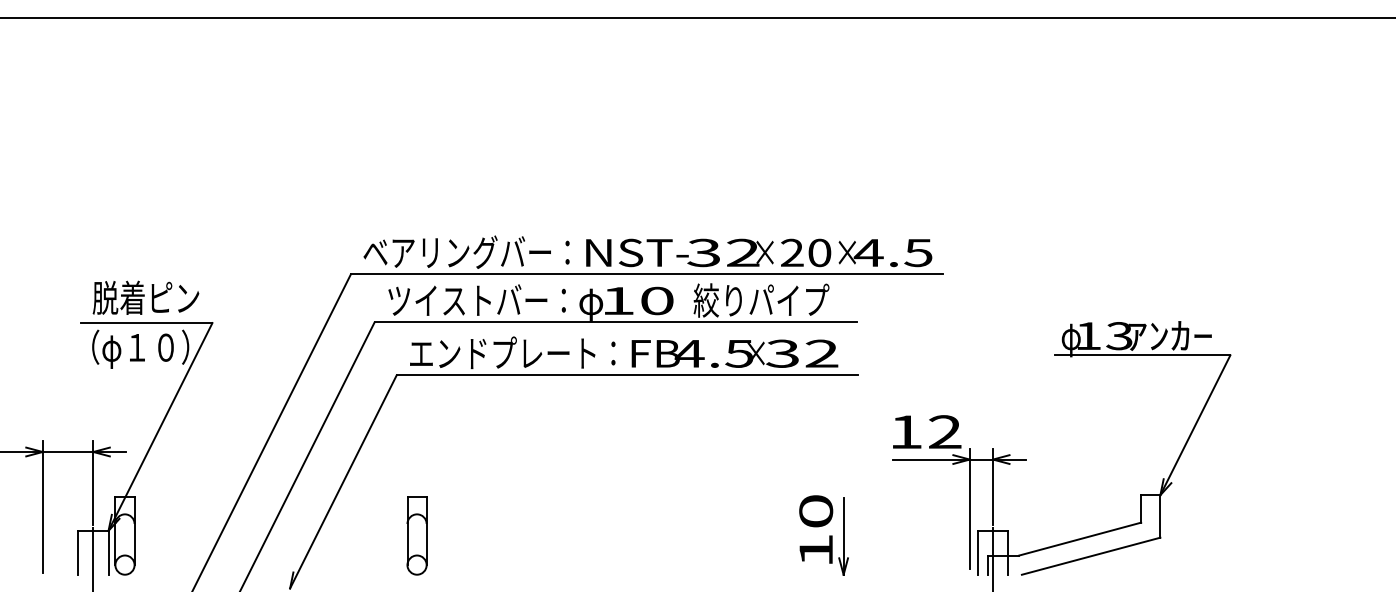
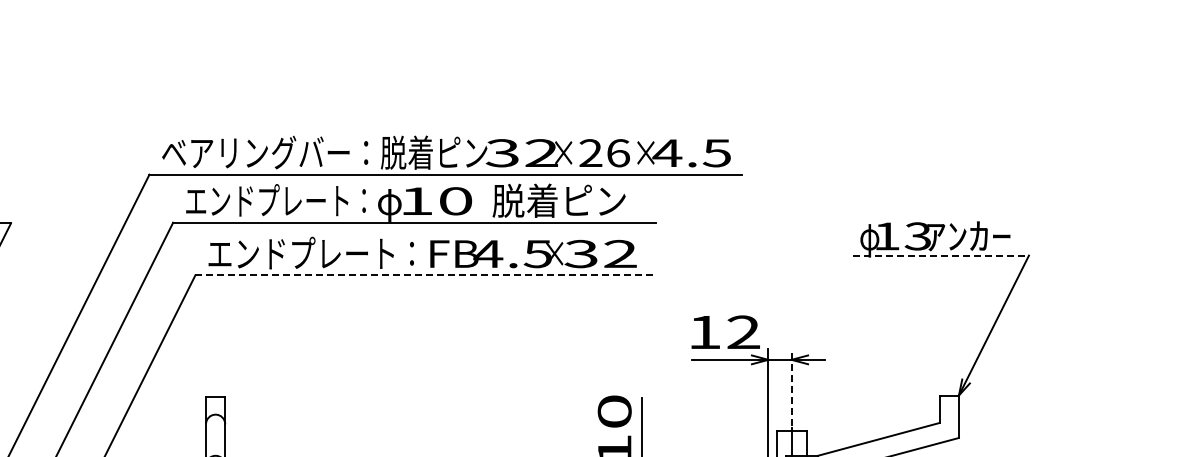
text: (635, 252) -> (434, 152), NST- -> 脱着ピン
text: (819, 252) -> (618, 152), 20 -> 26
text: (477, 299) -> (276, 199), ツイストバー： -> エンドプレート：
text: (761, 300) -> (560, 200), 絞りパイプ -> 脱着ピン
line: (1142, 355) -> (941, 255), solid -> dashed
line: (627, 375) -> (426, 275), solid -> dashed
line: (993, 486) -> (792, 386), solid -> dashed

